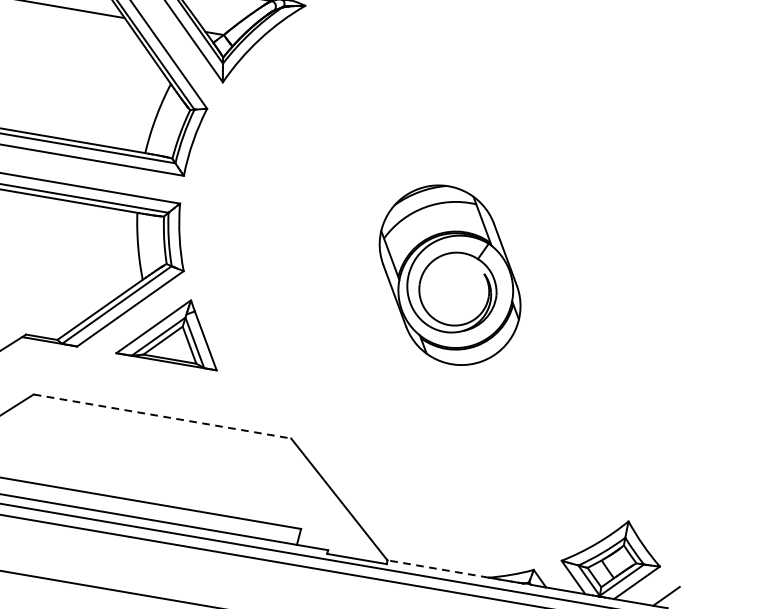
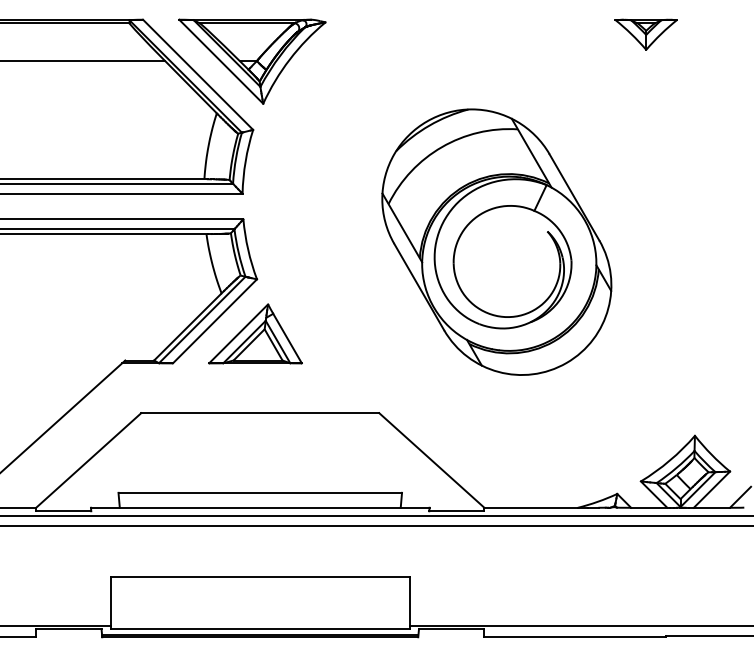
part: (649, 78) -> (645, 34), added
part: (449, 274) -> (496, 241), size x1.67
line: (162, 416) -> (260, 413), dashed -> solid
line: (438, 568) -> (531, 507), dashed -> solid

